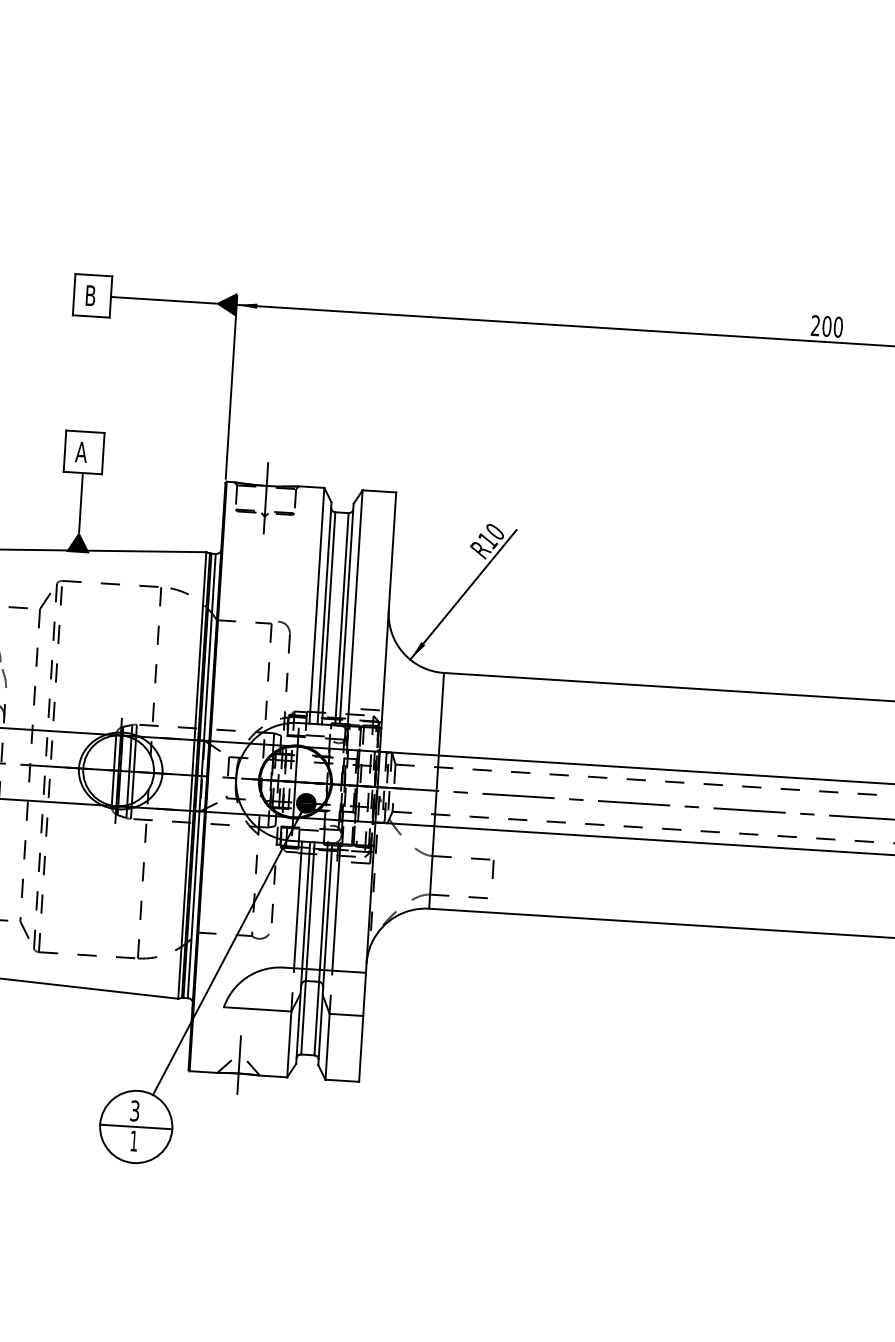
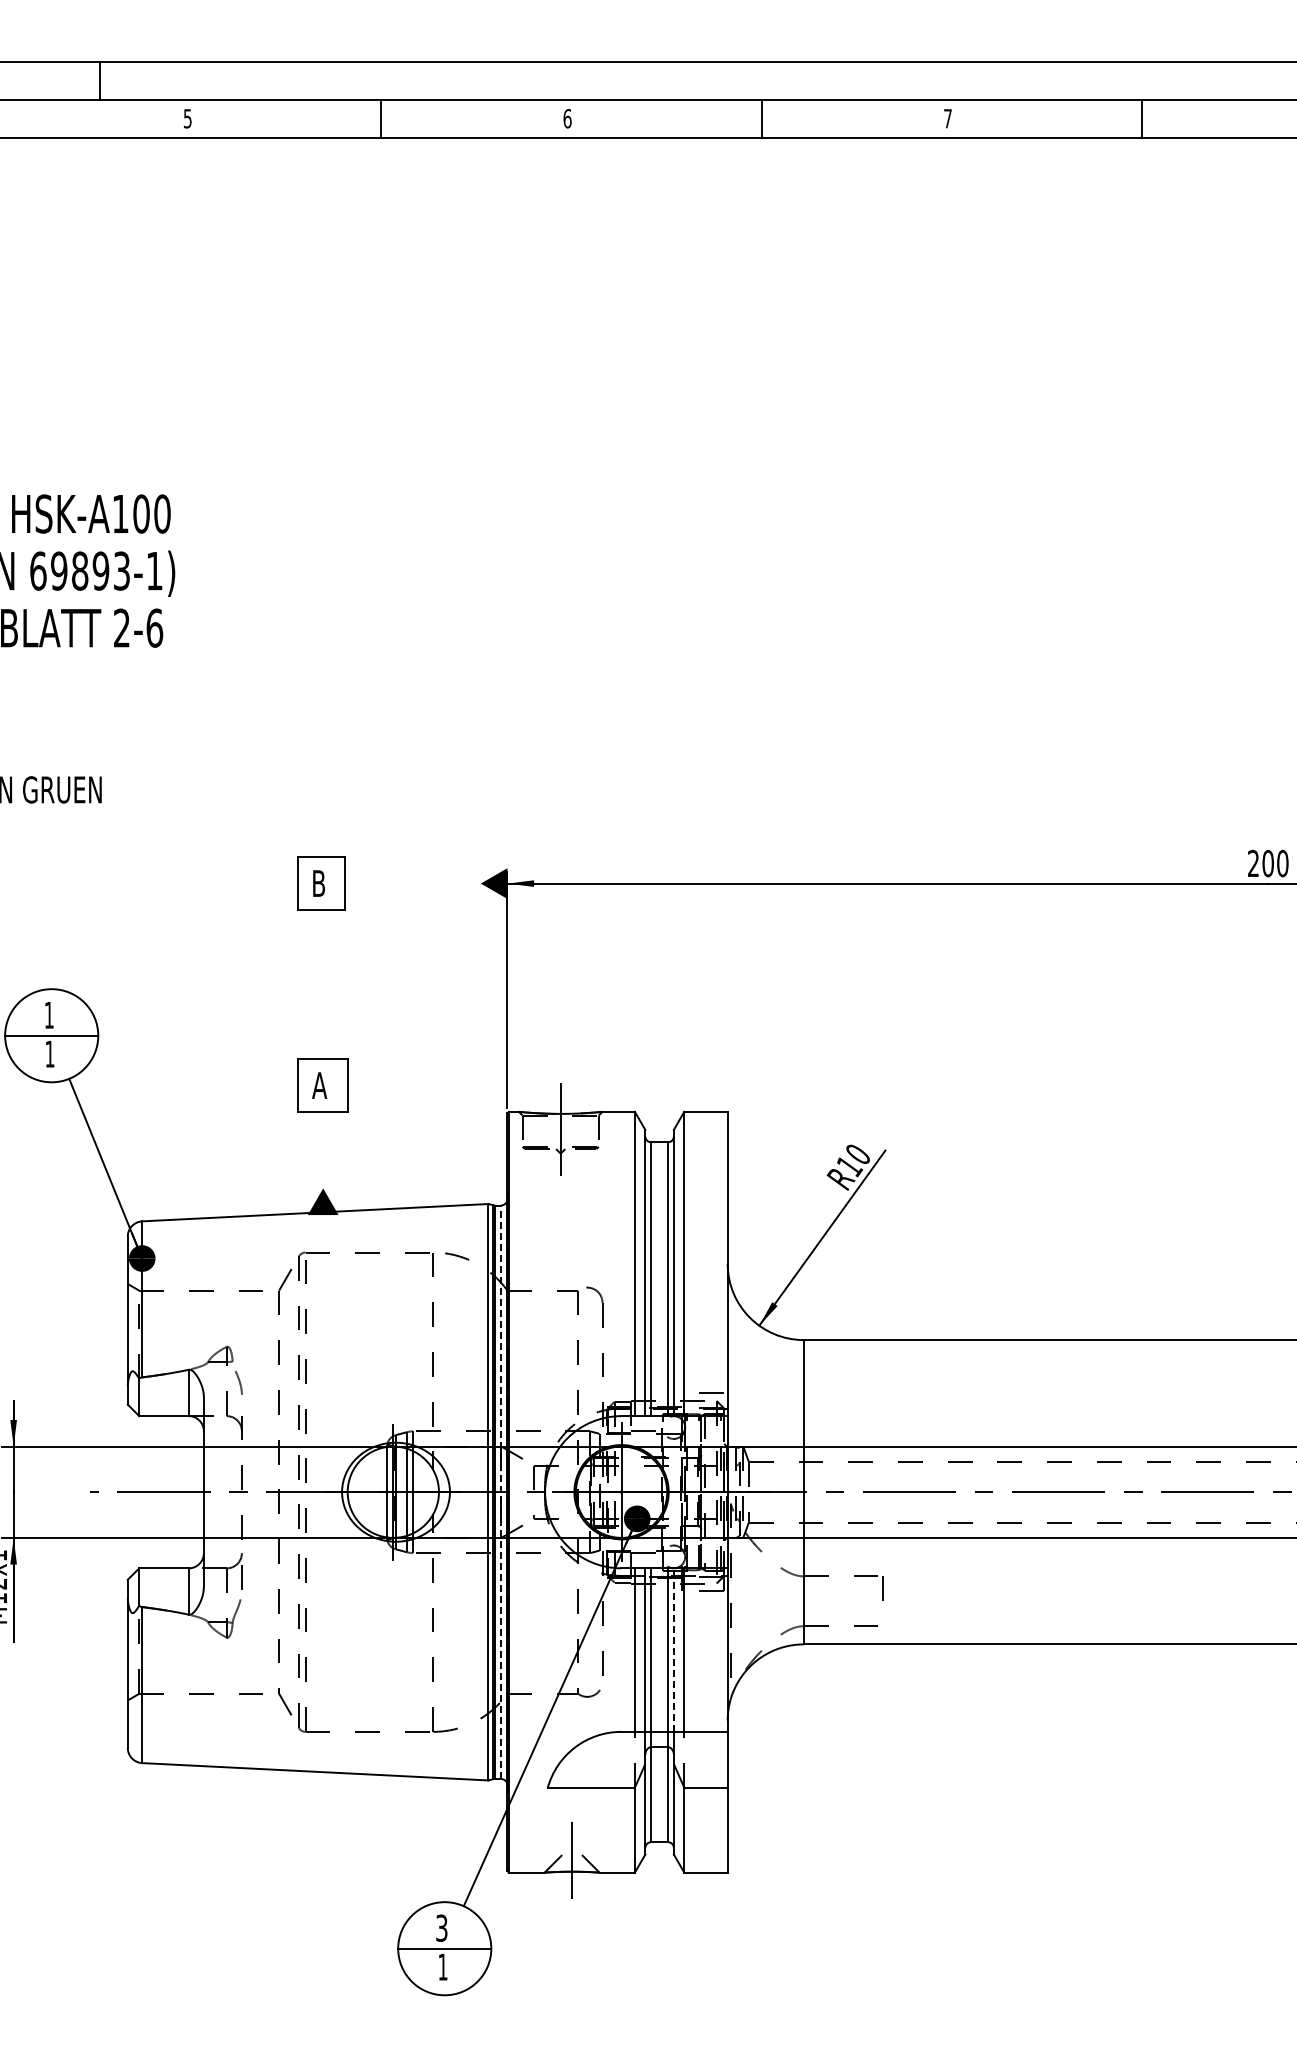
line: (163, 300) -> (412, 883), removed
line: (81, 502) -> (323, 1150), removed
line: (201, 776) -> (500, 1492), solid -> dashed
line: (327, 907) -> (673, 1650), solid -> dashed

